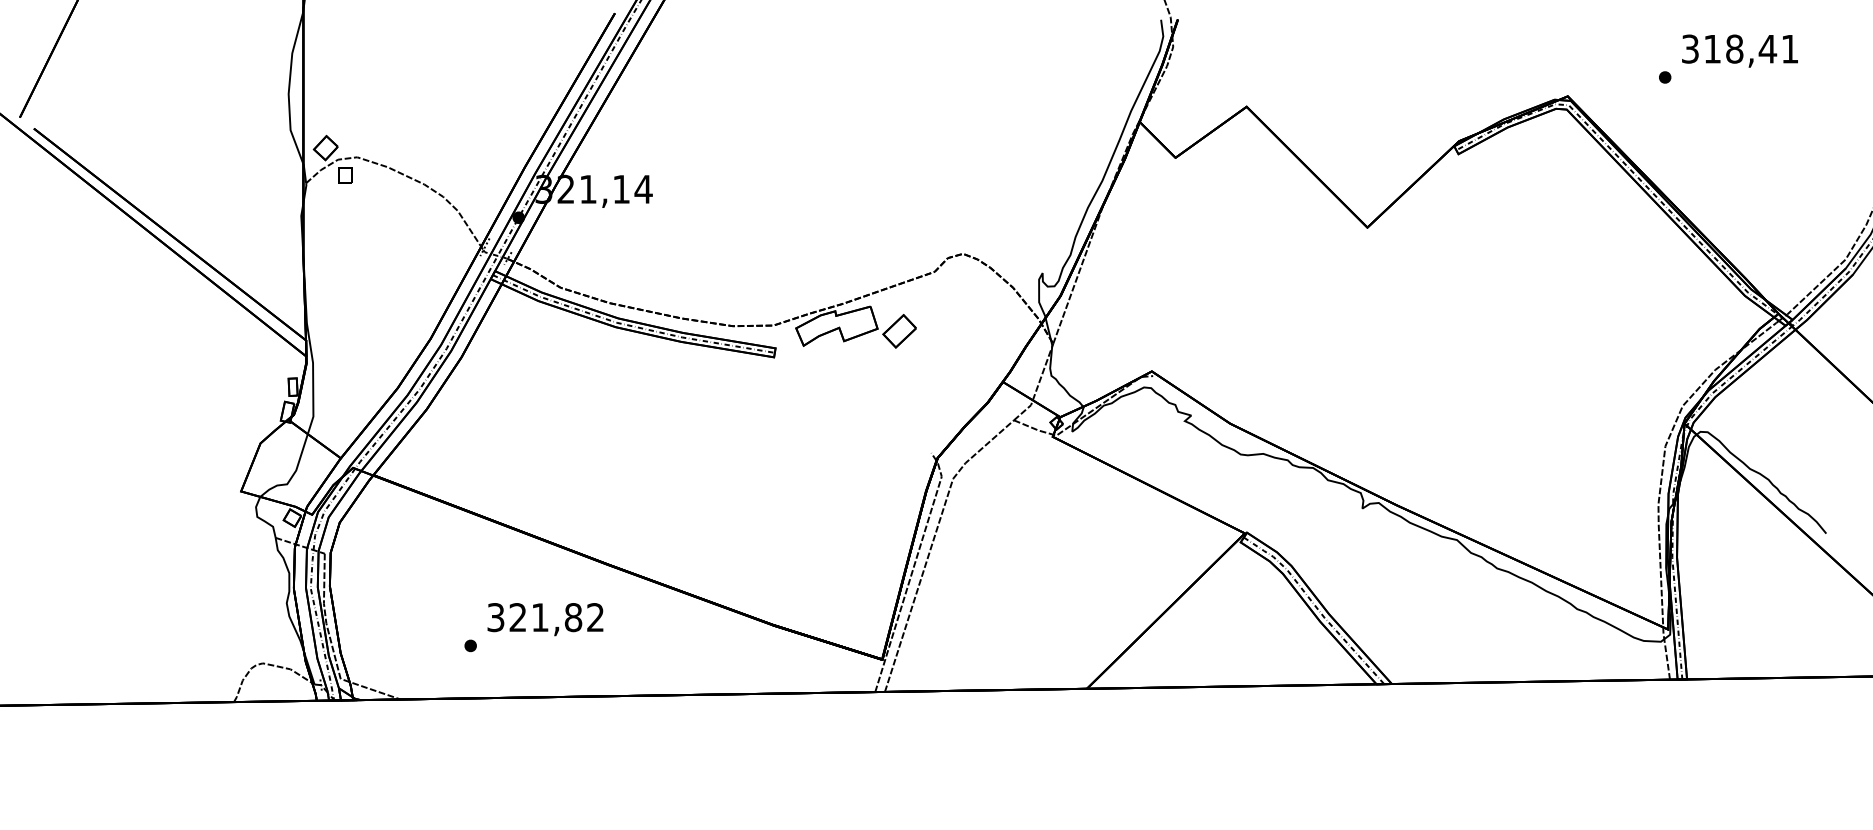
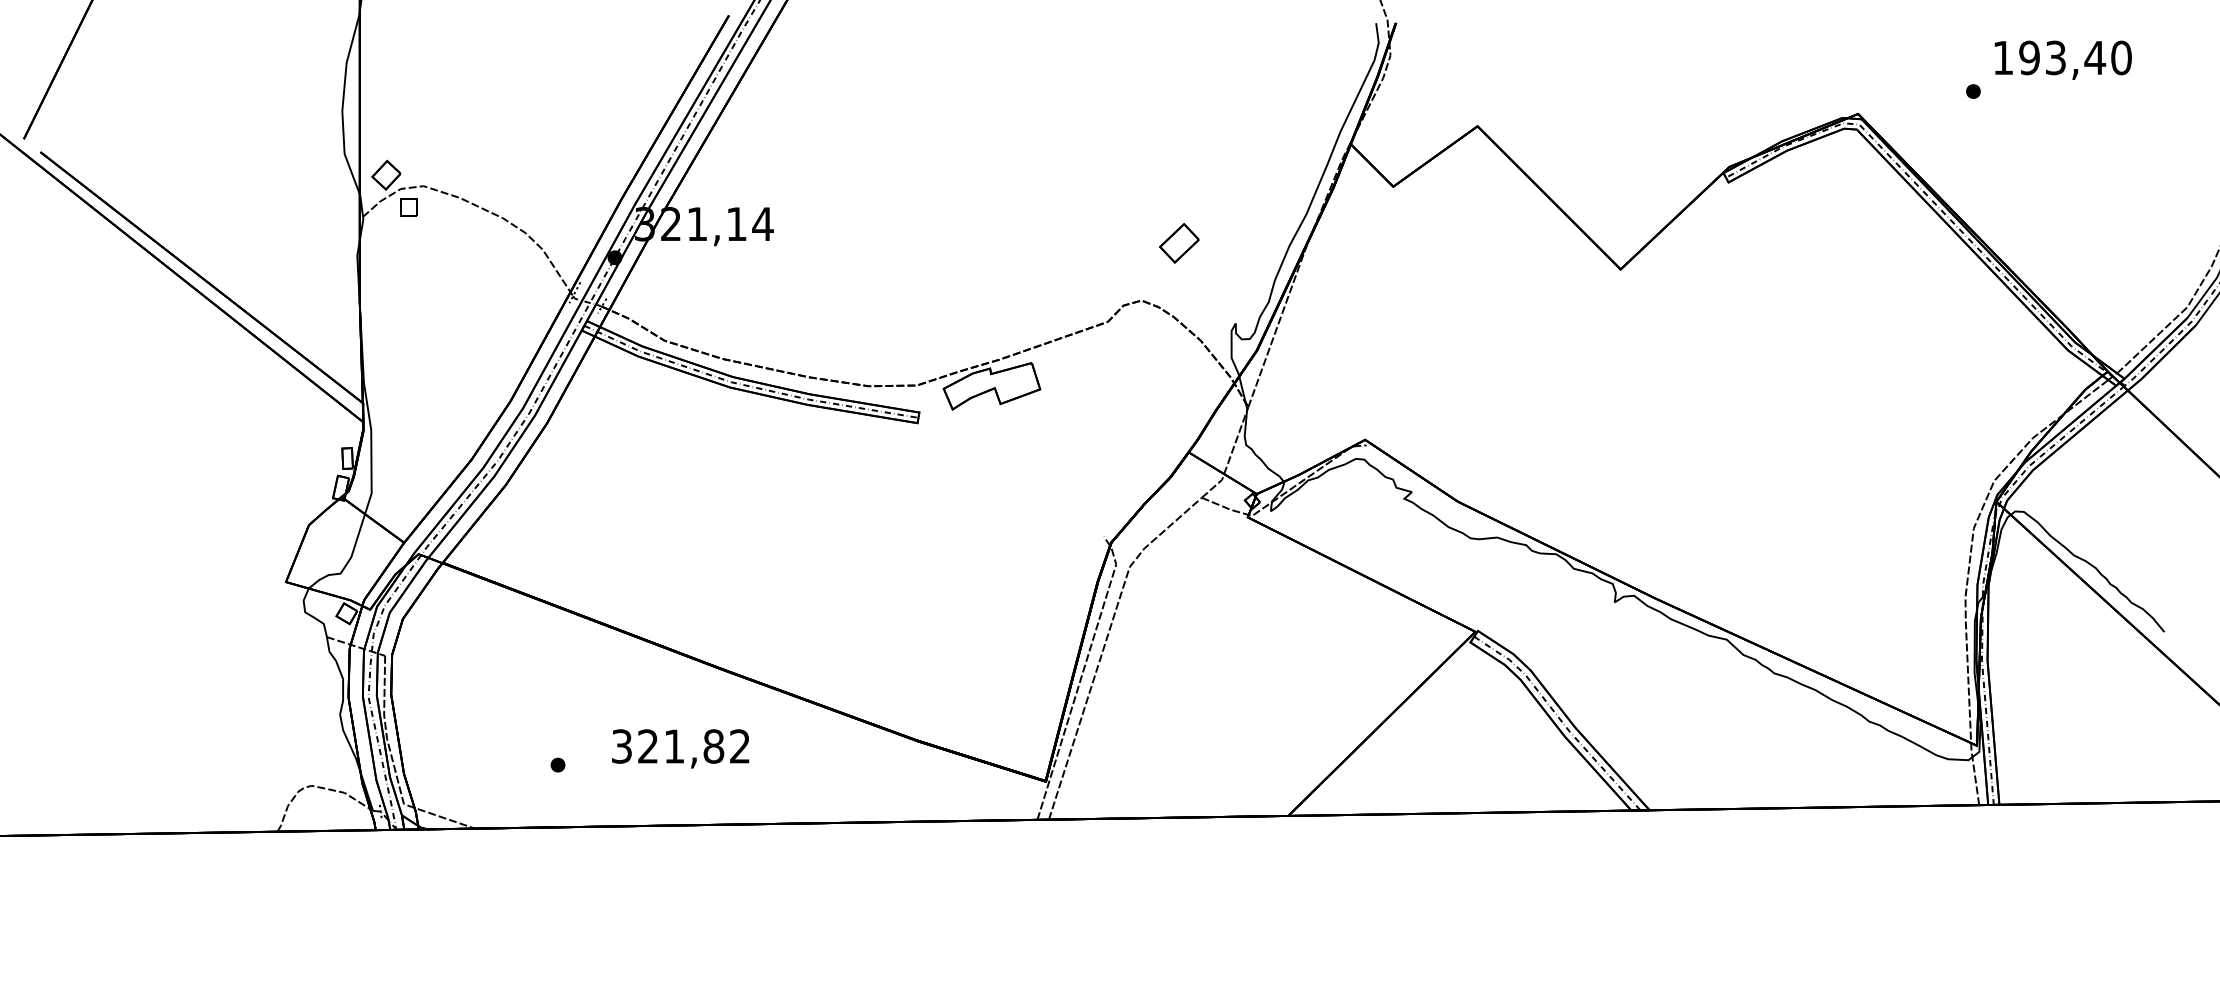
text: (1740, 48) -> (2062, 57), 318,41 -> 193,40
part: (899, 331) -> (1179, 243), moved
text: (545, 619) -> (680, 748), moved

